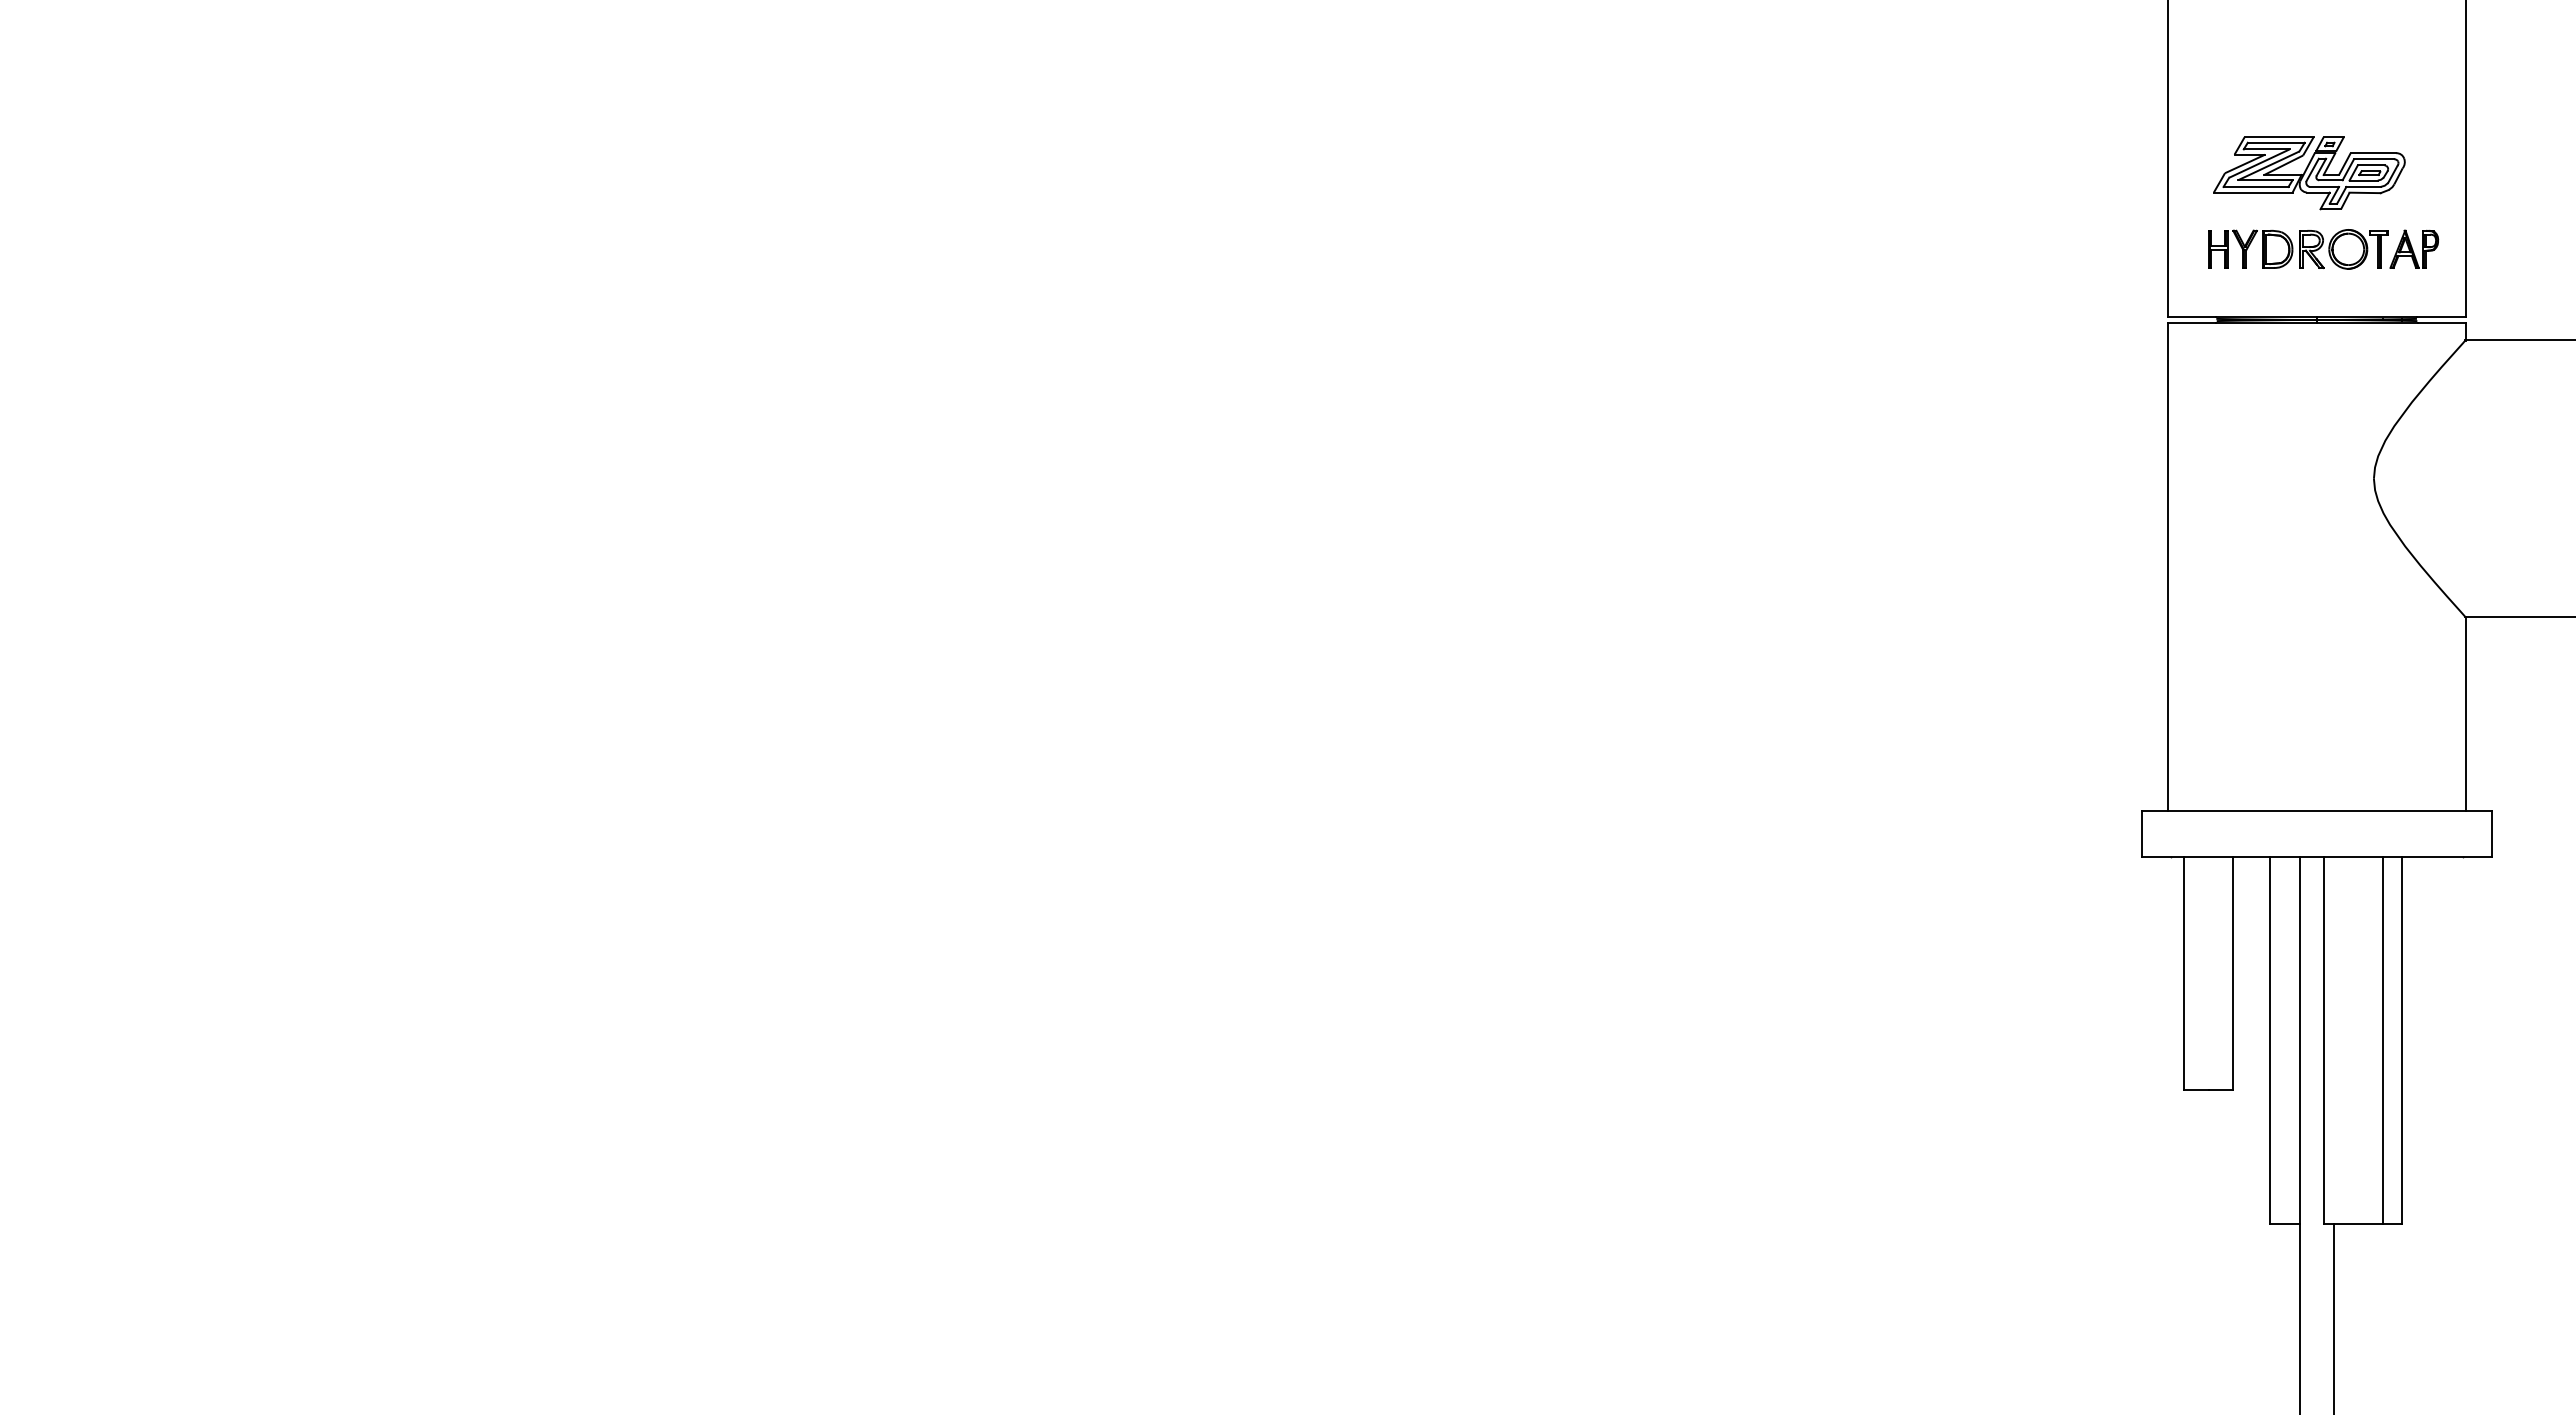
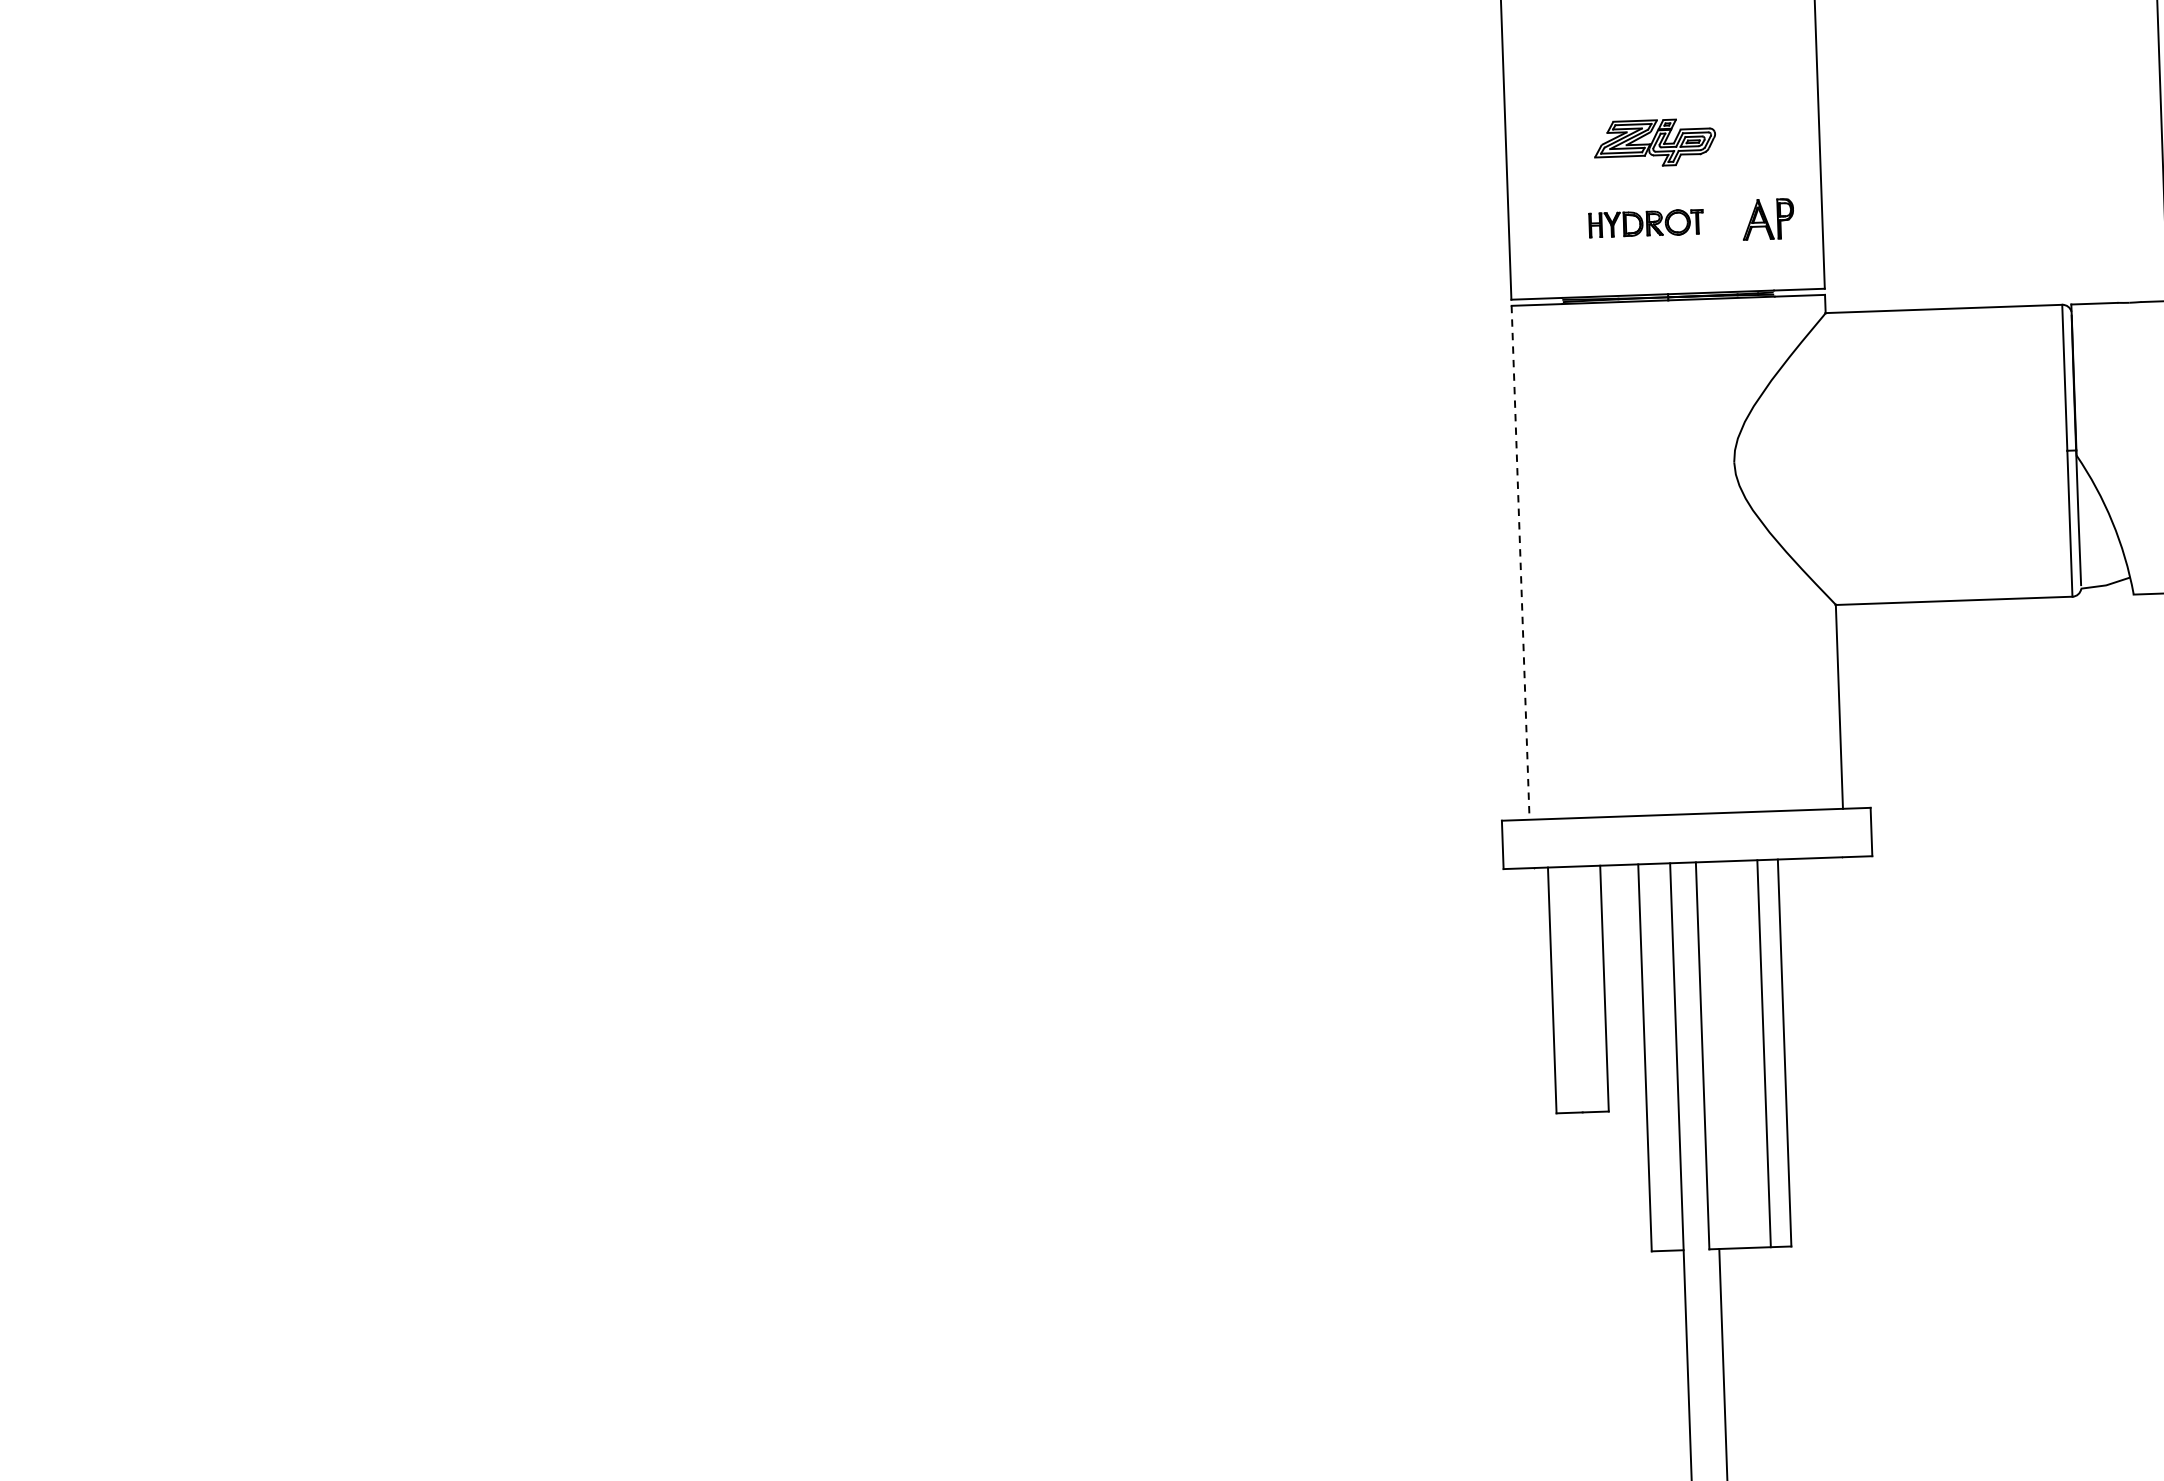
part: (2309, 173) -> (1655, 143), size x0.6
part: (2298, 249) -> (1646, 223), size x0.6
line: (2168, 566) -> (1521, 562), solid -> dashed

